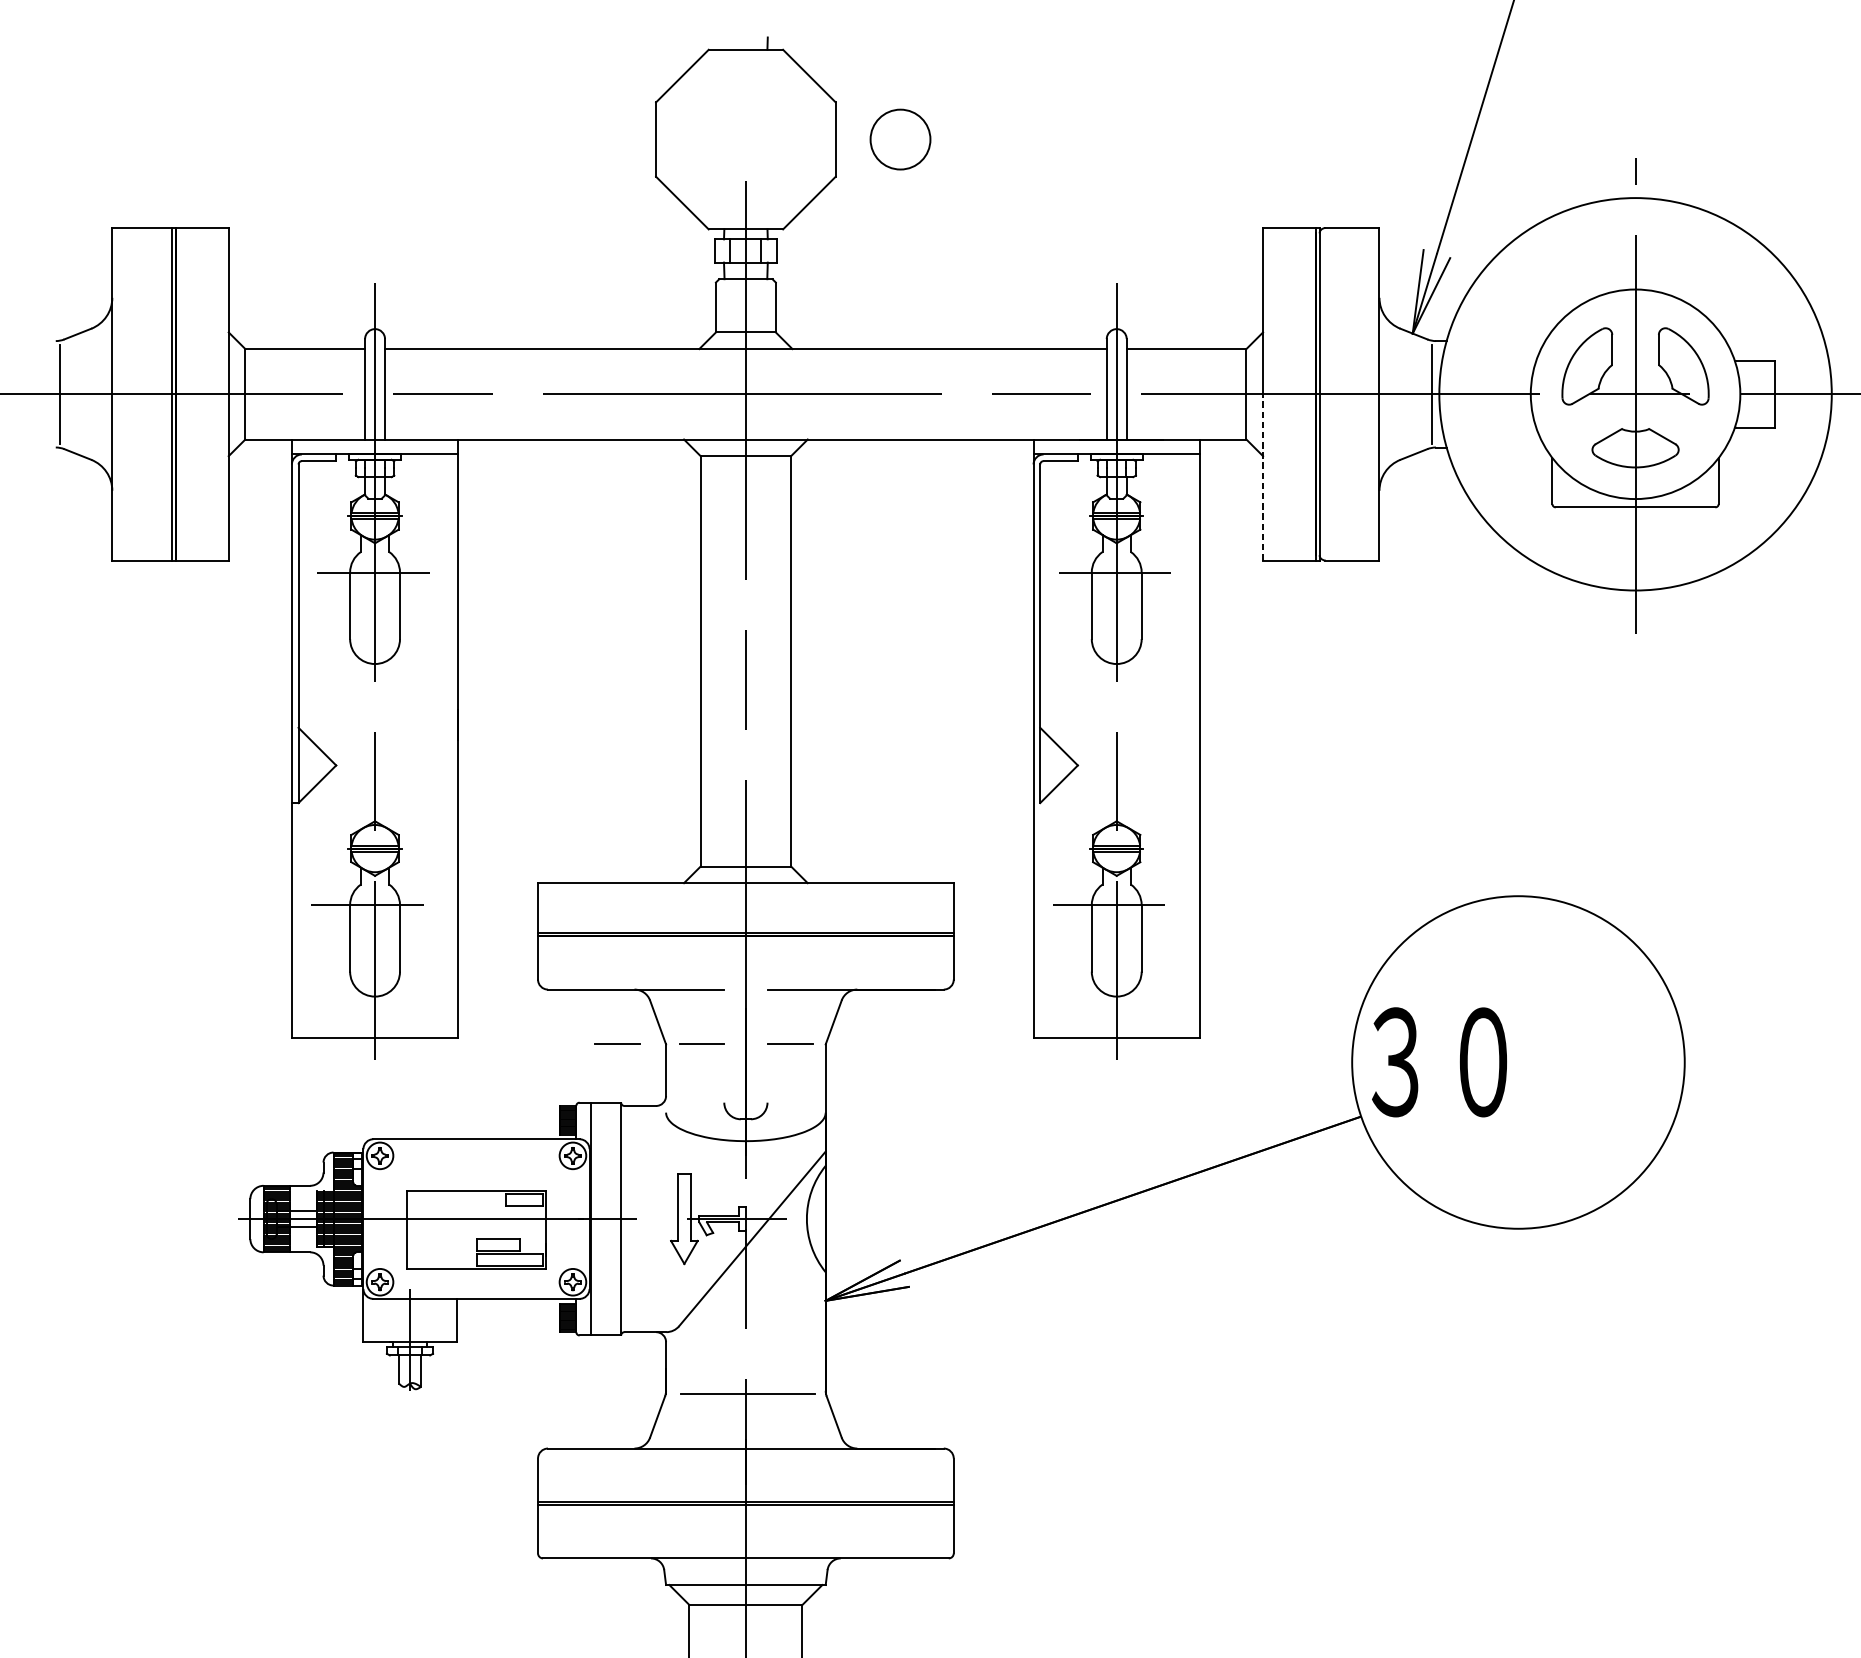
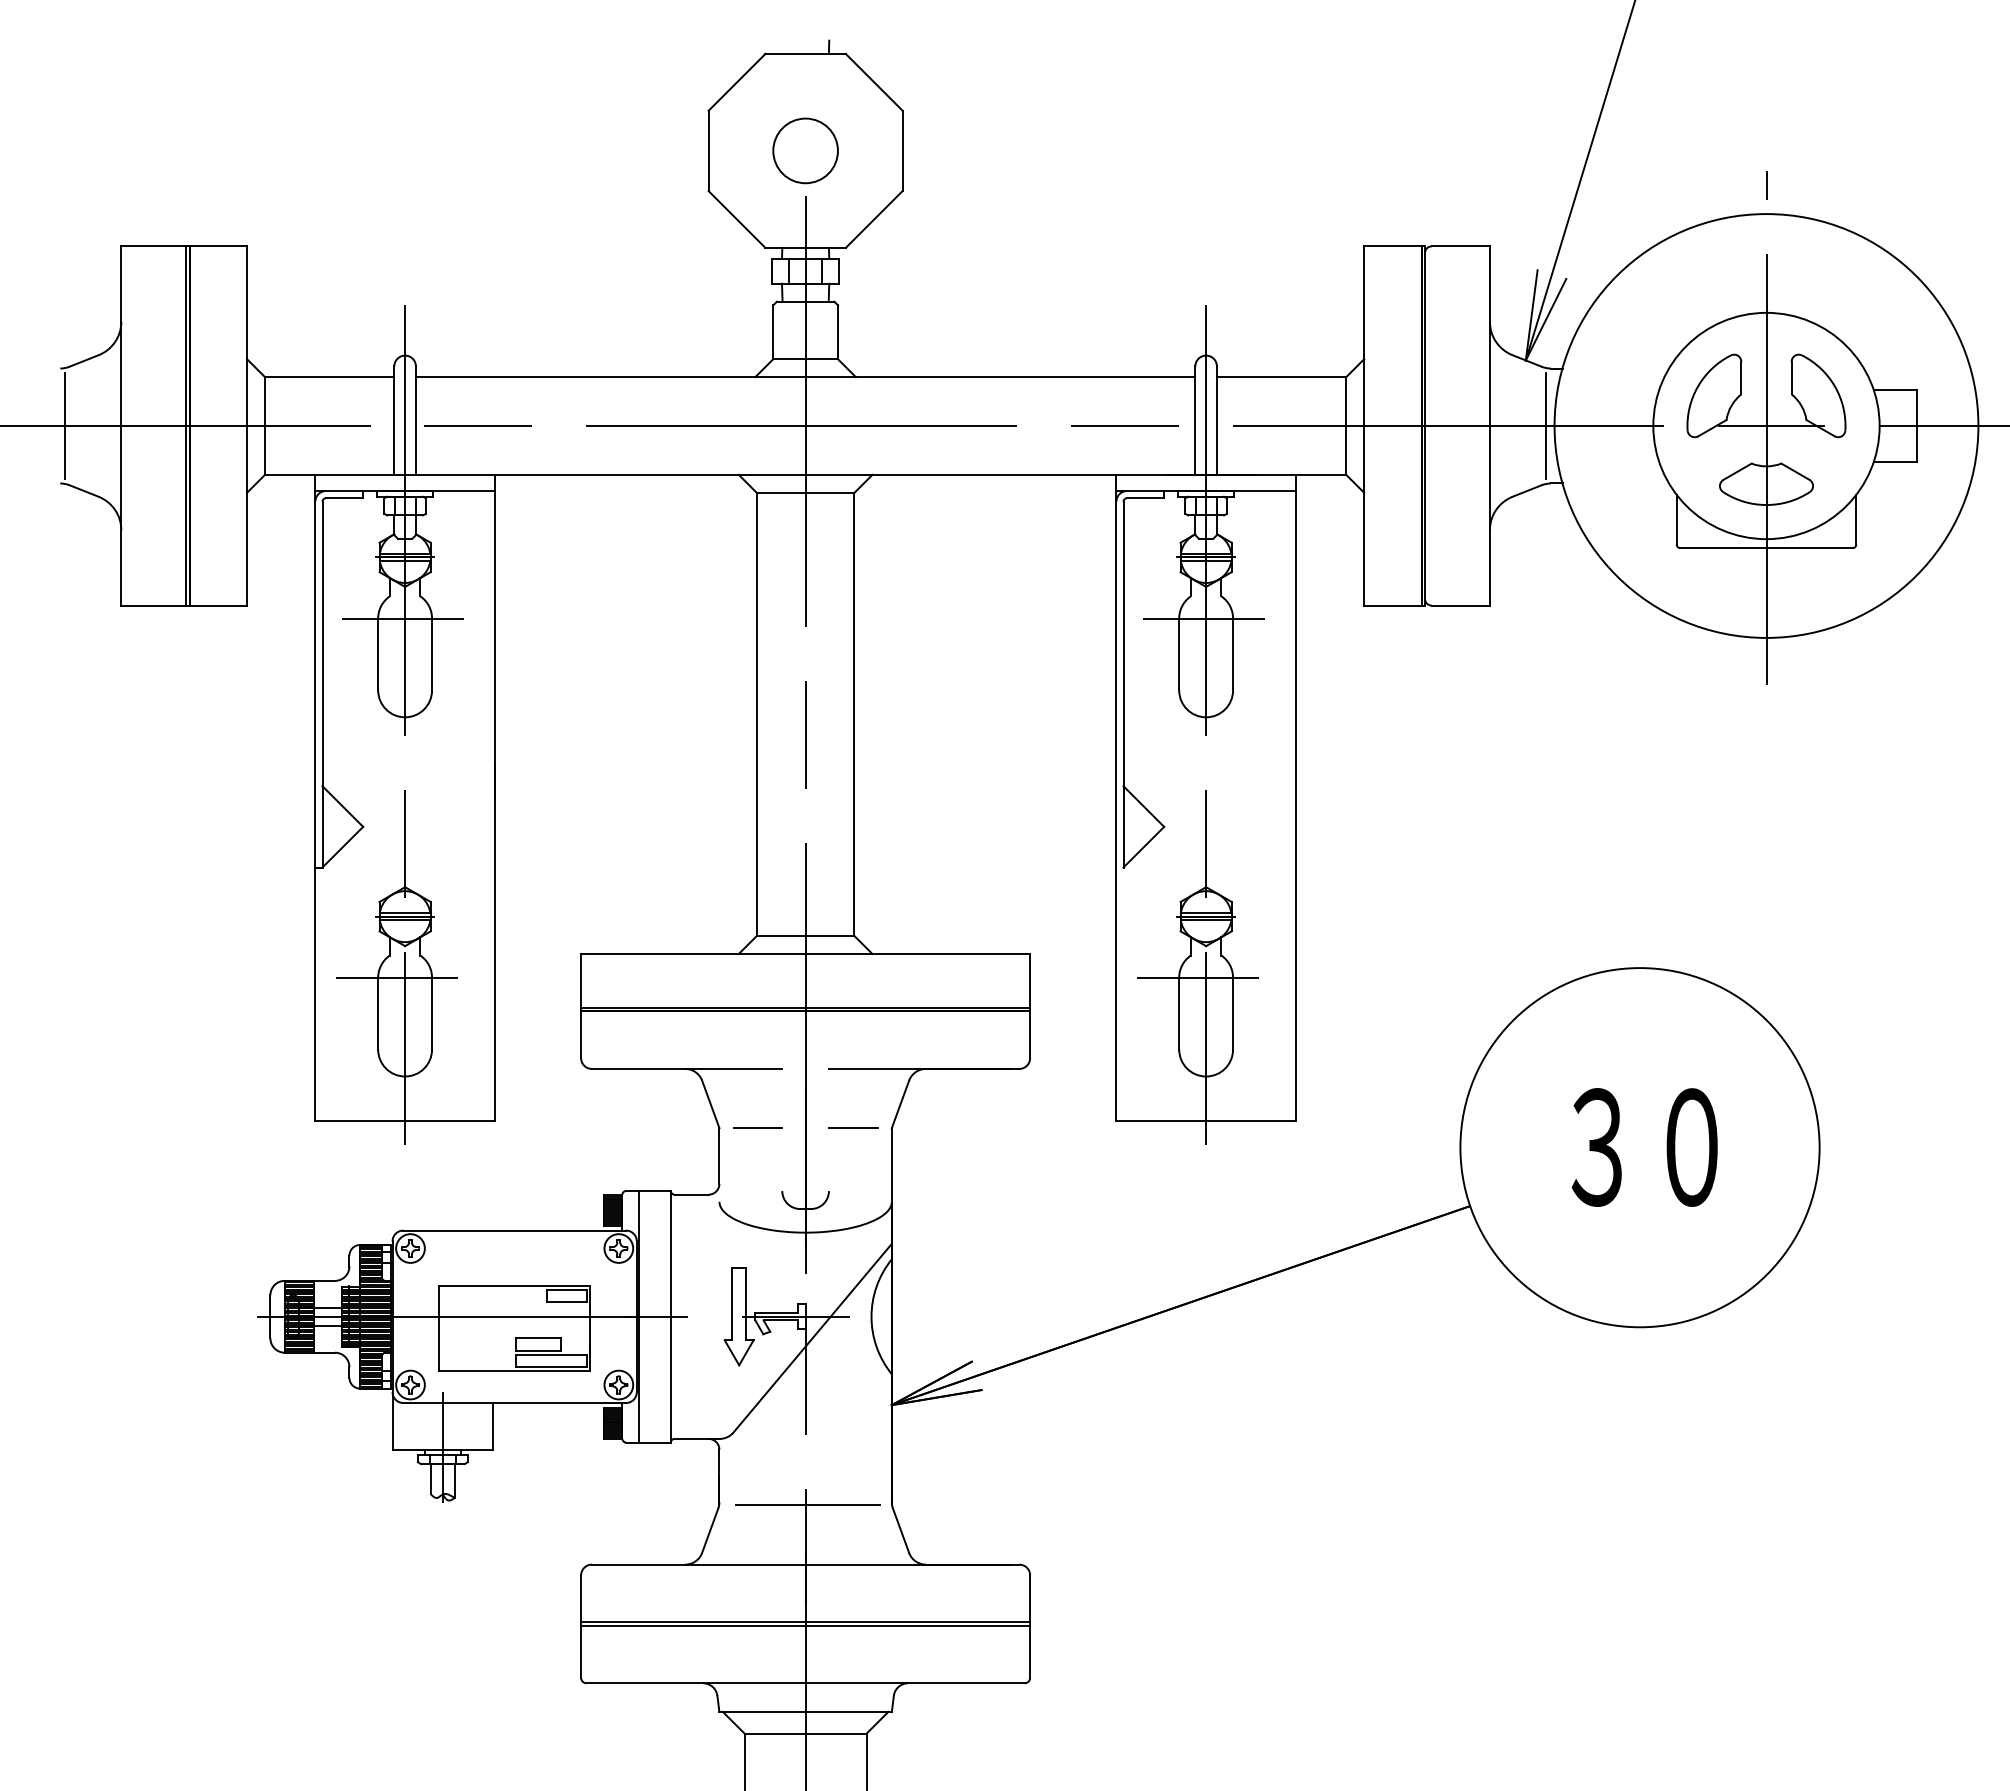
circle: (900, 139) -> (805, 150), moved
line: (1263, 477) -> (1364, 515), dashed -> solid
line: (617, 1043) -> (666, 1127), removed
text: (1439, 1062) -> (1644, 1147), moved

